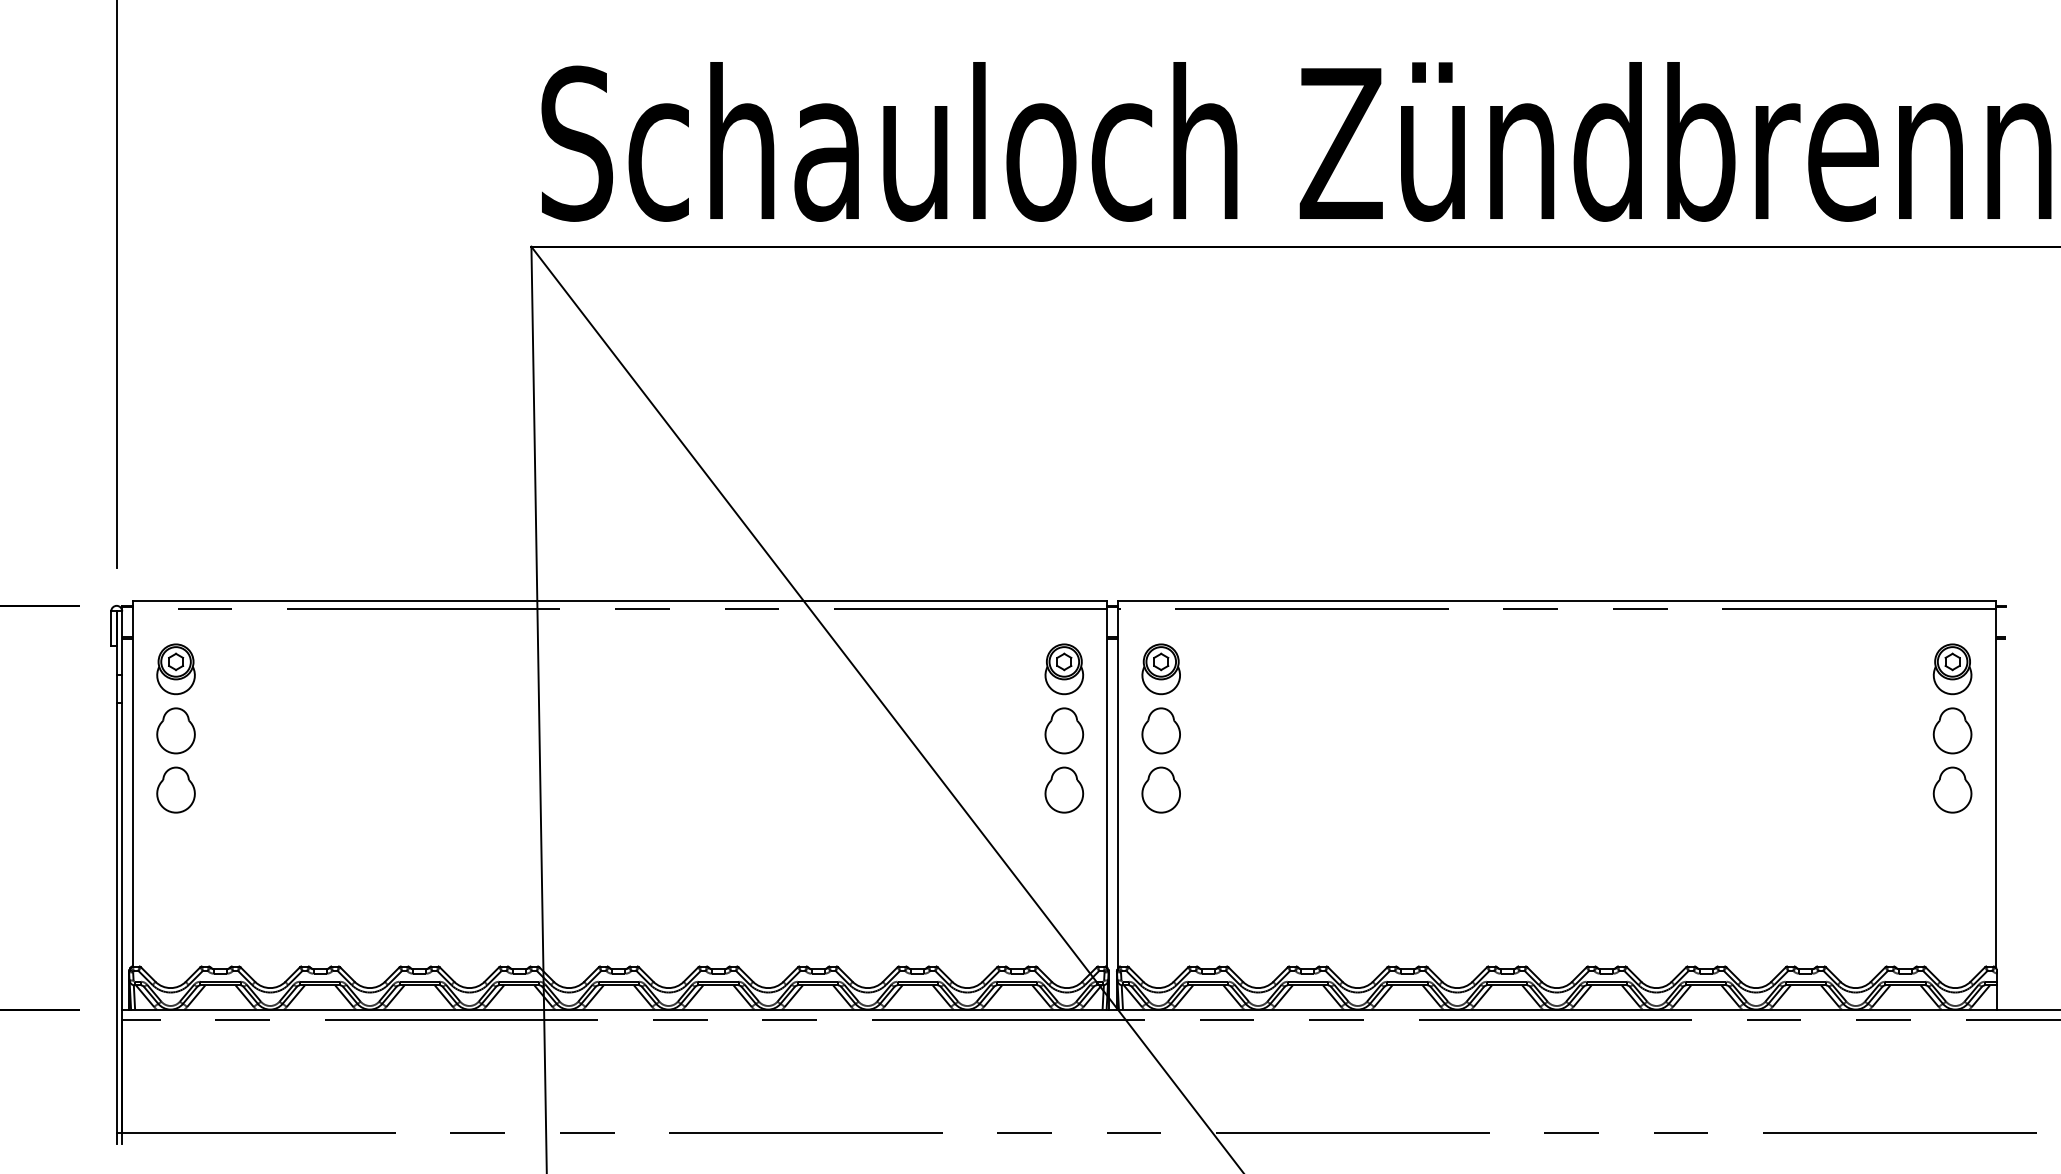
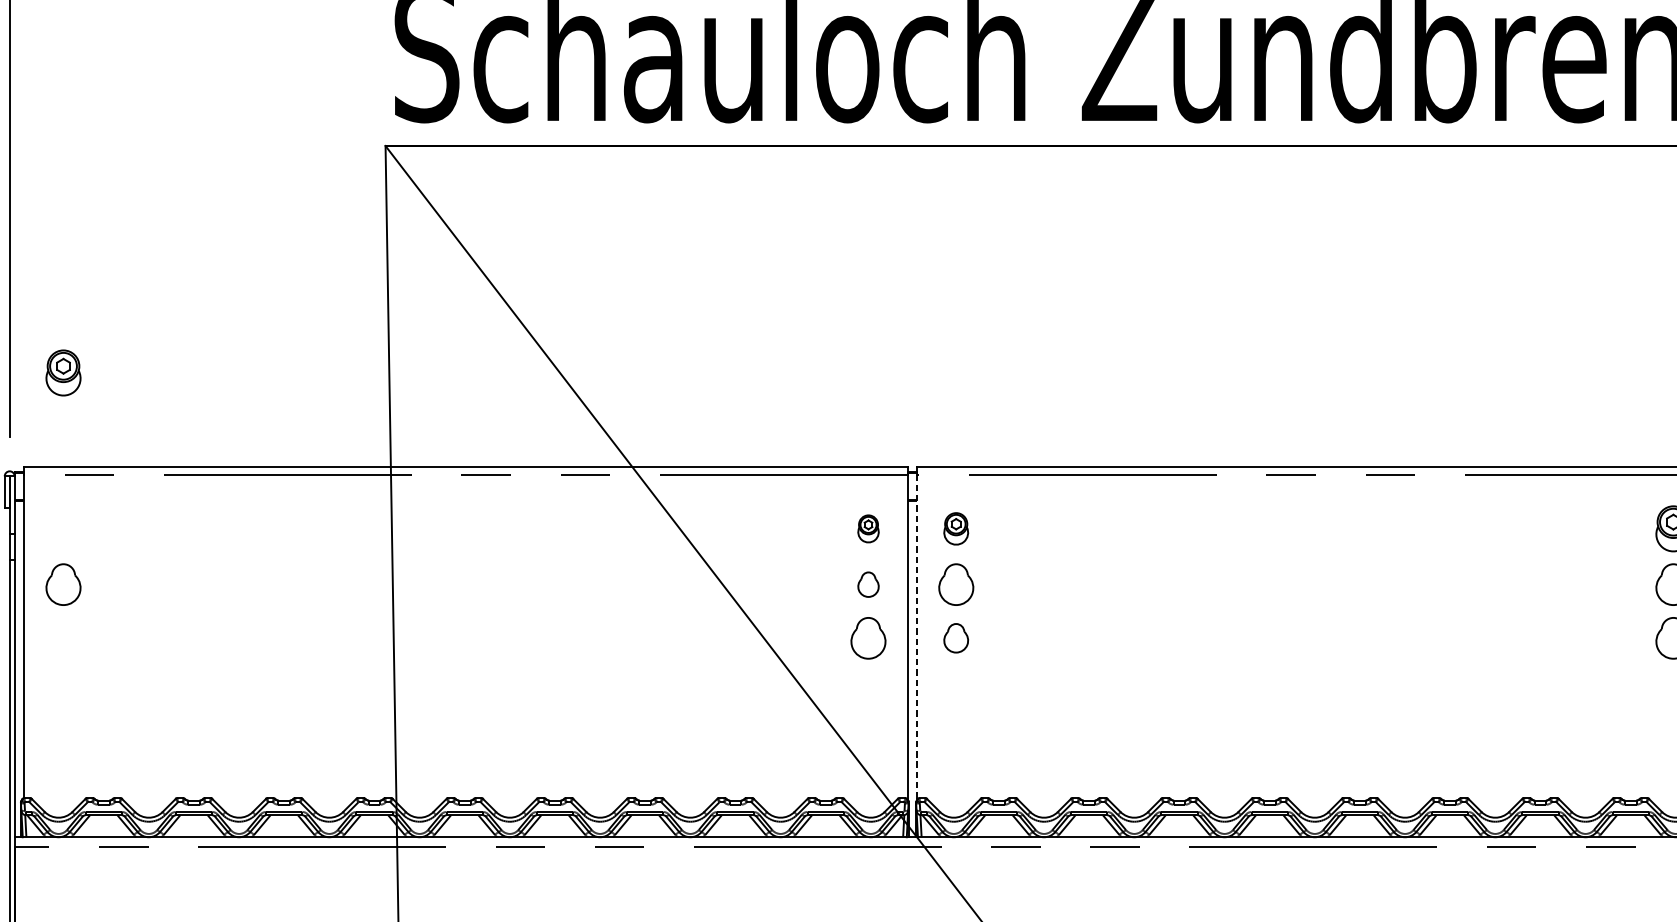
part: (175, 669) -> (63, 373), moved
part: (1064, 669) -> (868, 529), size x0.6
part: (1160, 669) -> (955, 529), size x0.7
part: (1064, 730) -> (868, 584), size x0.6
part: (175, 789) -> (63, 637), removed
line: (1118, 789) -> (917, 637), solid -> dashed
part: (1160, 789) -> (955, 637), size x0.7

